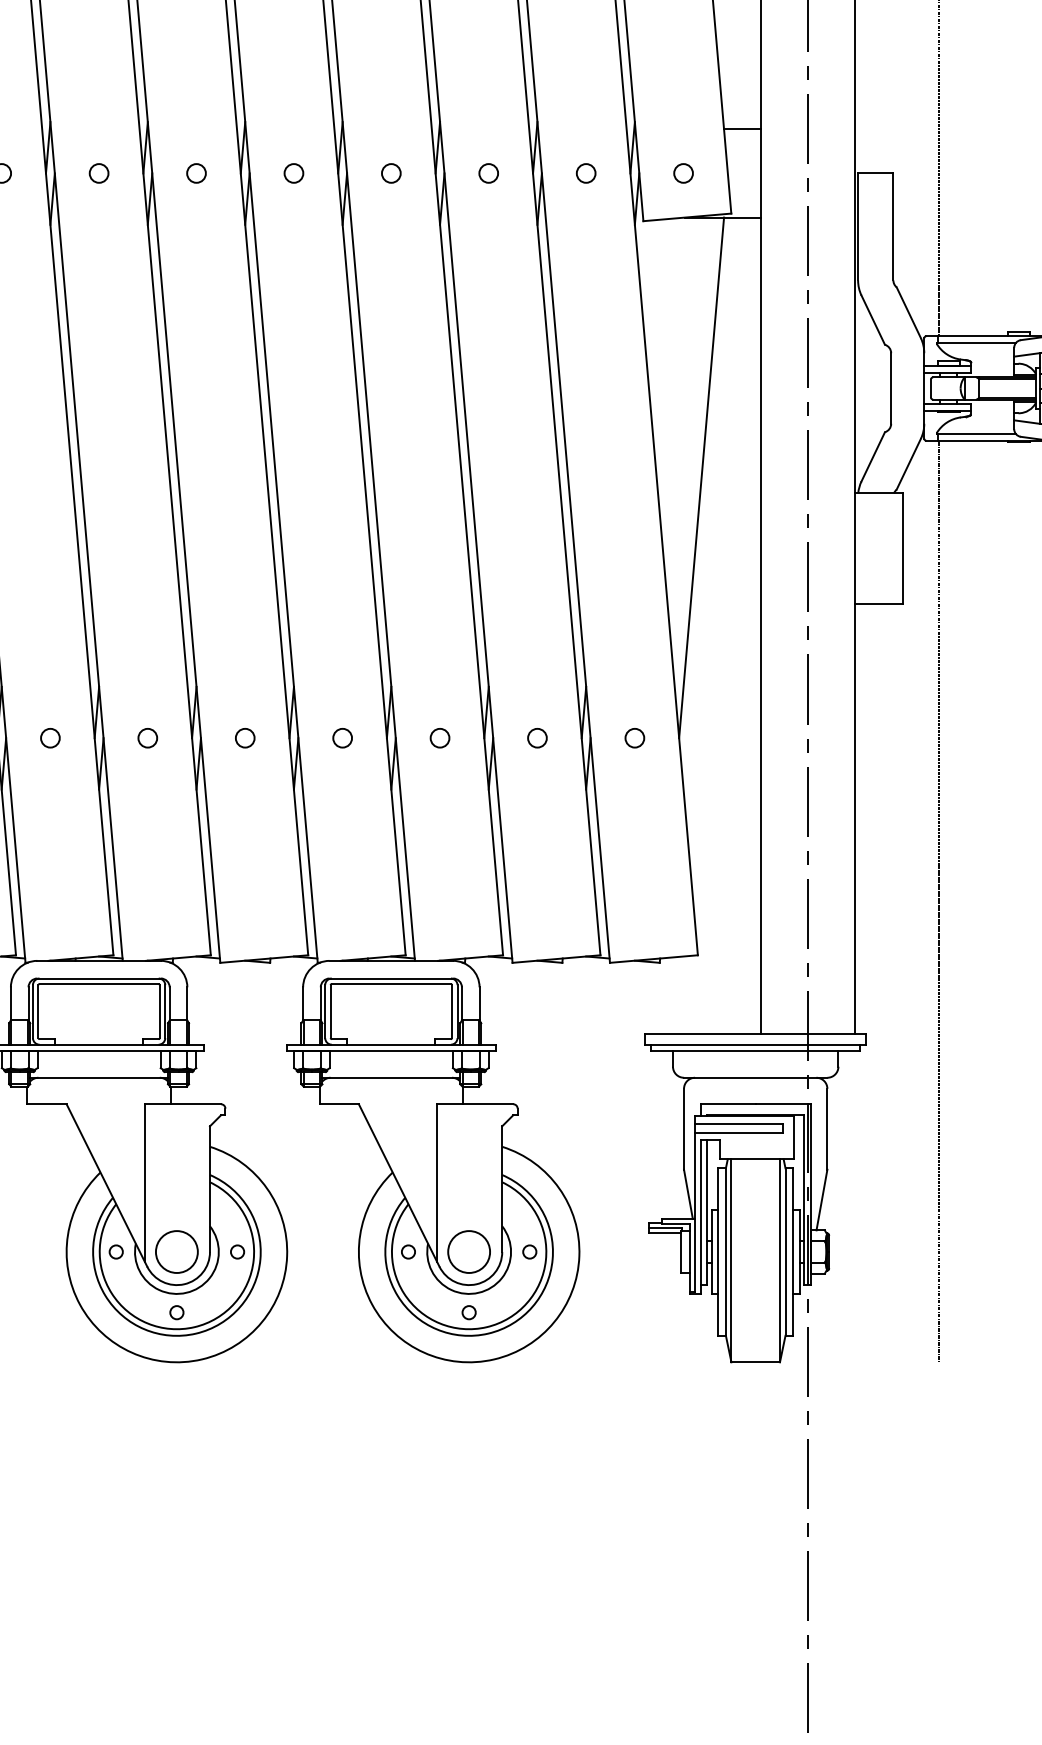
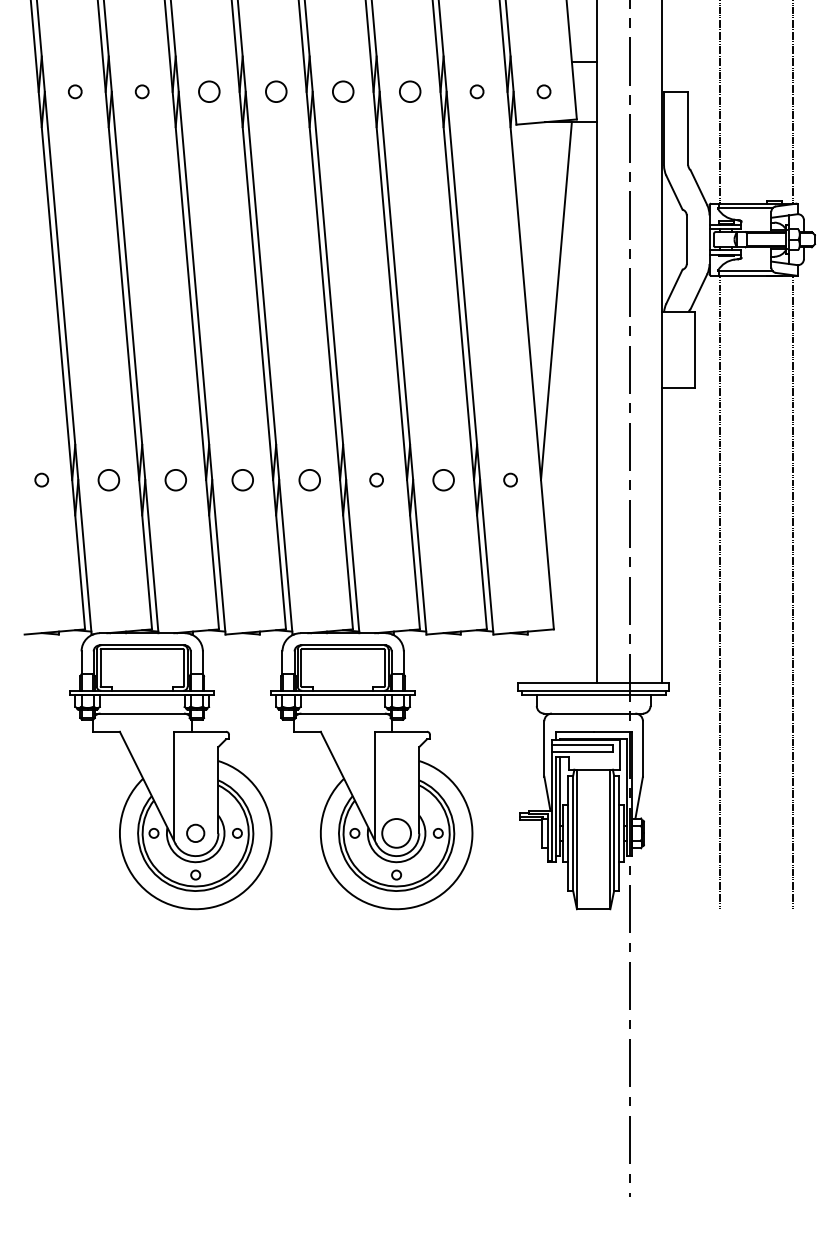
circle: (195, 172) -> (208, 91), size x1.6
circle: (292, 172) -> (275, 91), size x1.6
circle: (390, 172) -> (342, 91), size x1.6
circle: (487, 172) -> (409, 91), size x1.6
circle: (50, 737) -> (108, 479), size x1.6
circle: (147, 737) -> (175, 479), size x1.6
circle: (244, 737) -> (242, 479), size x1.6
circle: (342, 737) -> (309, 479), size x1.6
circle: (537, 737) -> (443, 479), size x1.6
circle: (176, 1252) -> (195, 833), size x0.6

